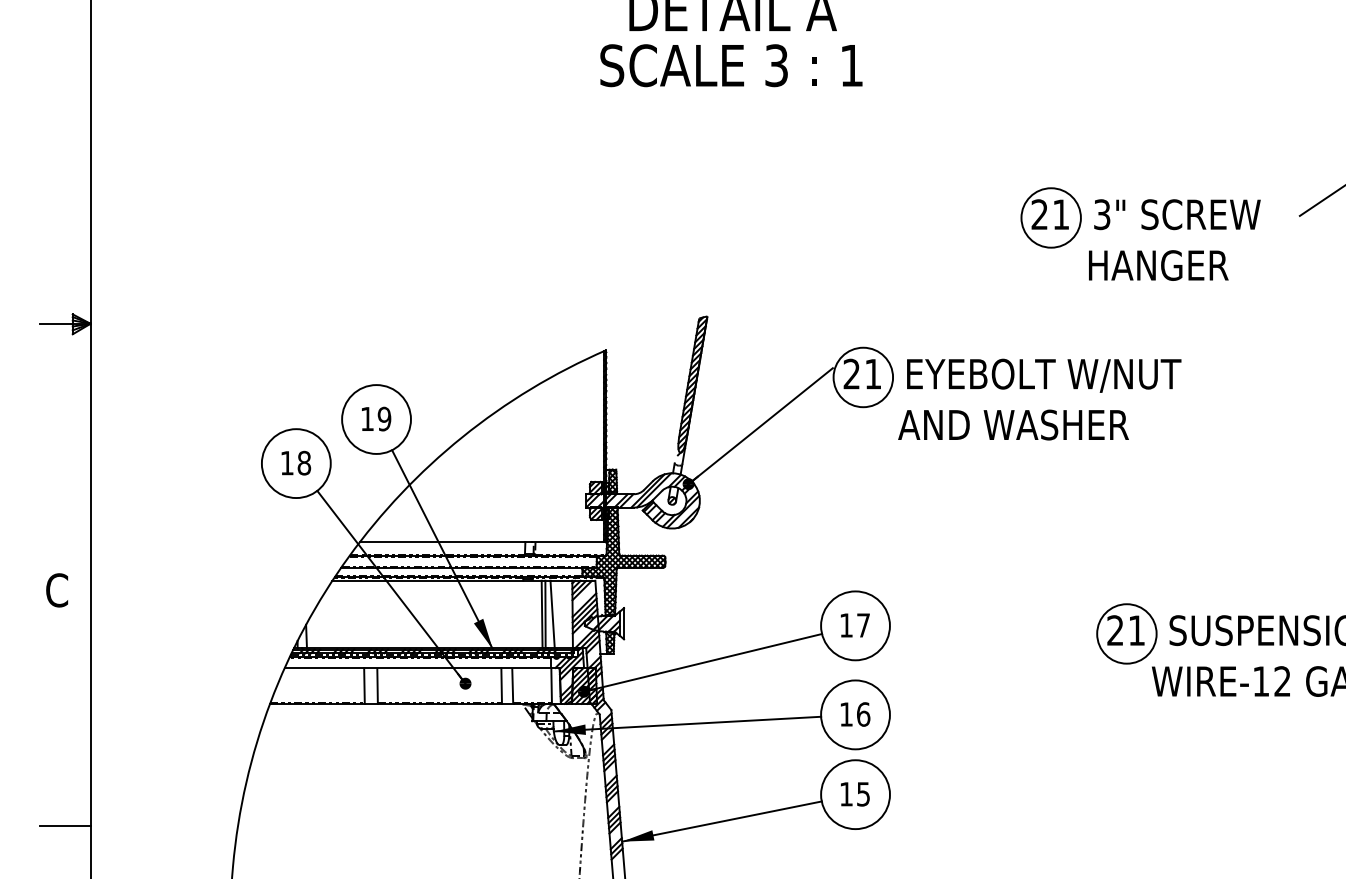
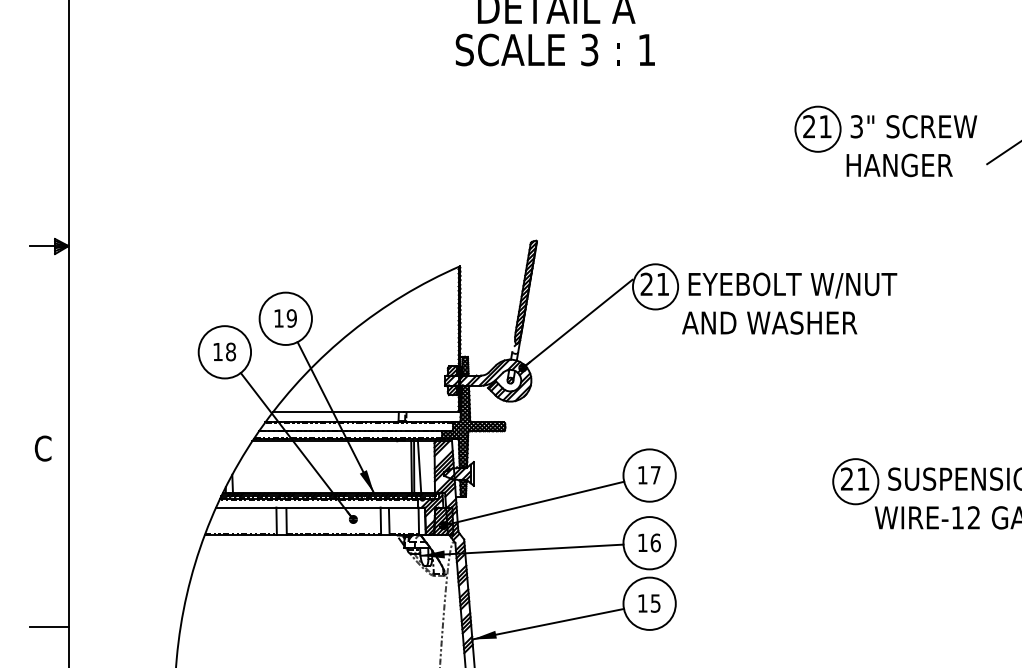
part: (1140, 233) -> (885, 141), moved

